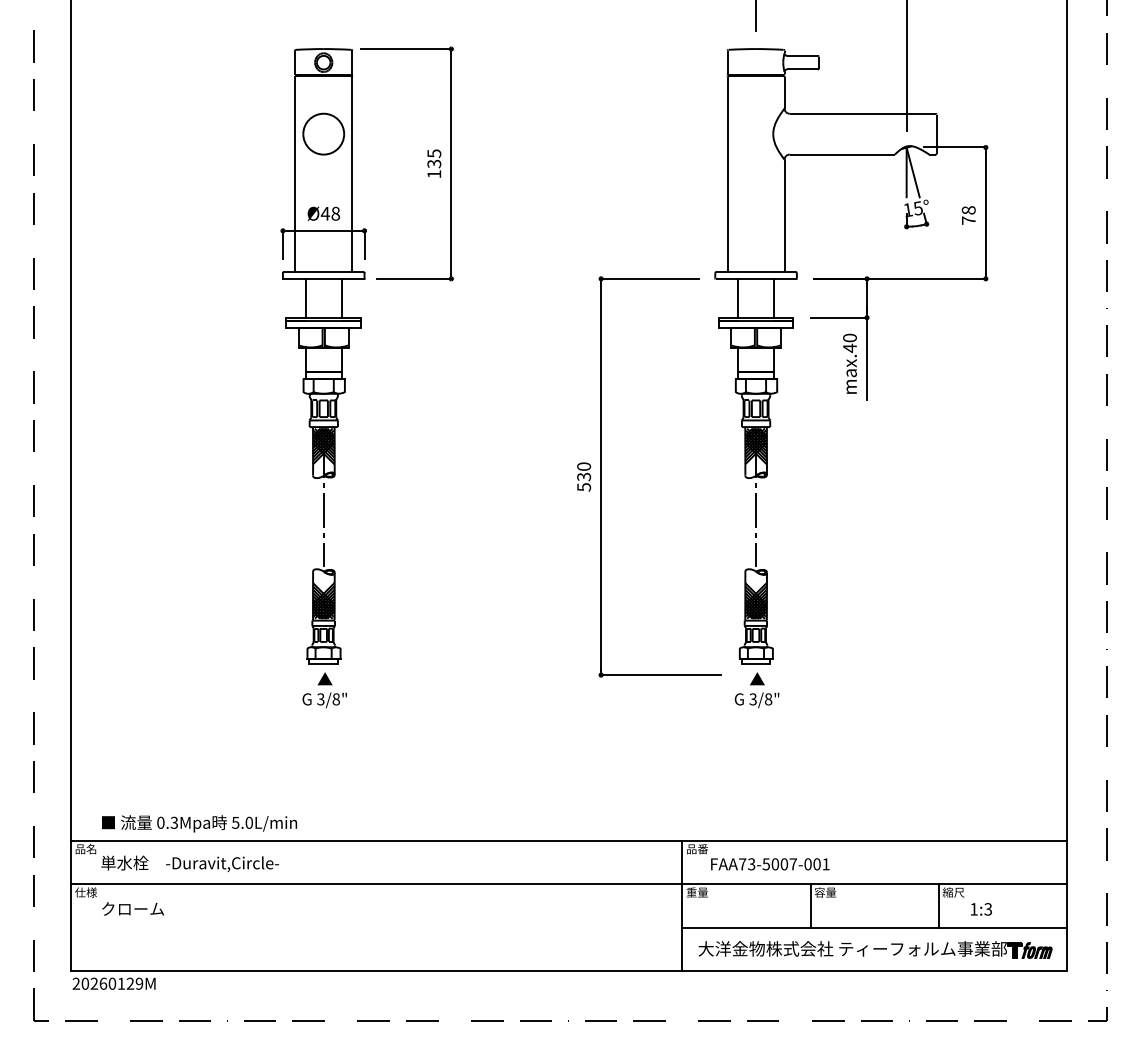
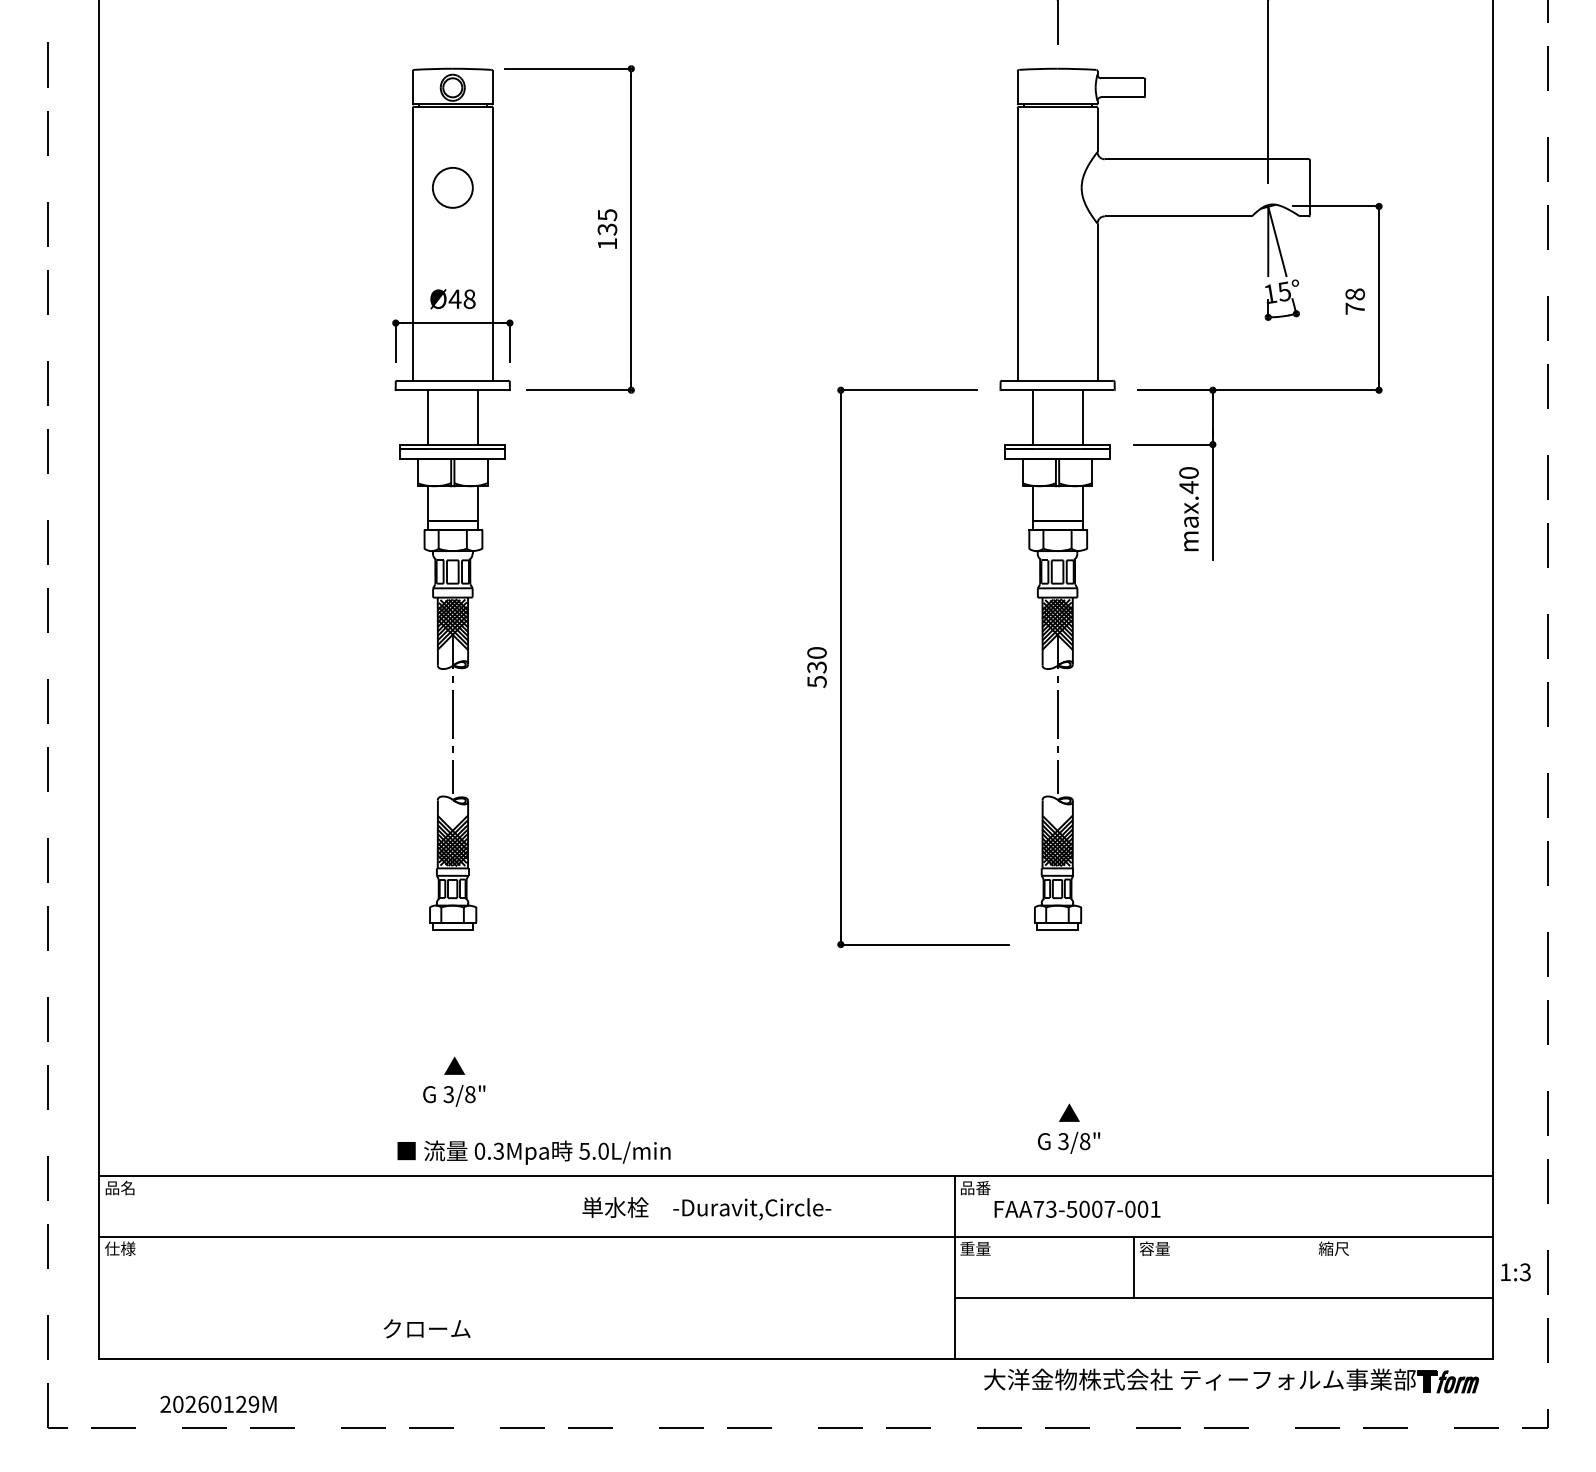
part: (323, 133) -> (452, 187), size x0.7
text: (324, 690) -> (454, 1081), moved
text: (757, 690) -> (1069, 1128), moved
text: (199, 823) -> (533, 1152), moved
text: (189, 863) -> (706, 1208), moved
line: (938, 905) -> (1313, 1267), removed
text: (132, 908) -> (426, 1328), moved
text: (981, 909) -> (1515, 1272), moved
part: (875, 949) -> (1231, 1380), moved
text: (114, 983) -> (218, 1403), moved

